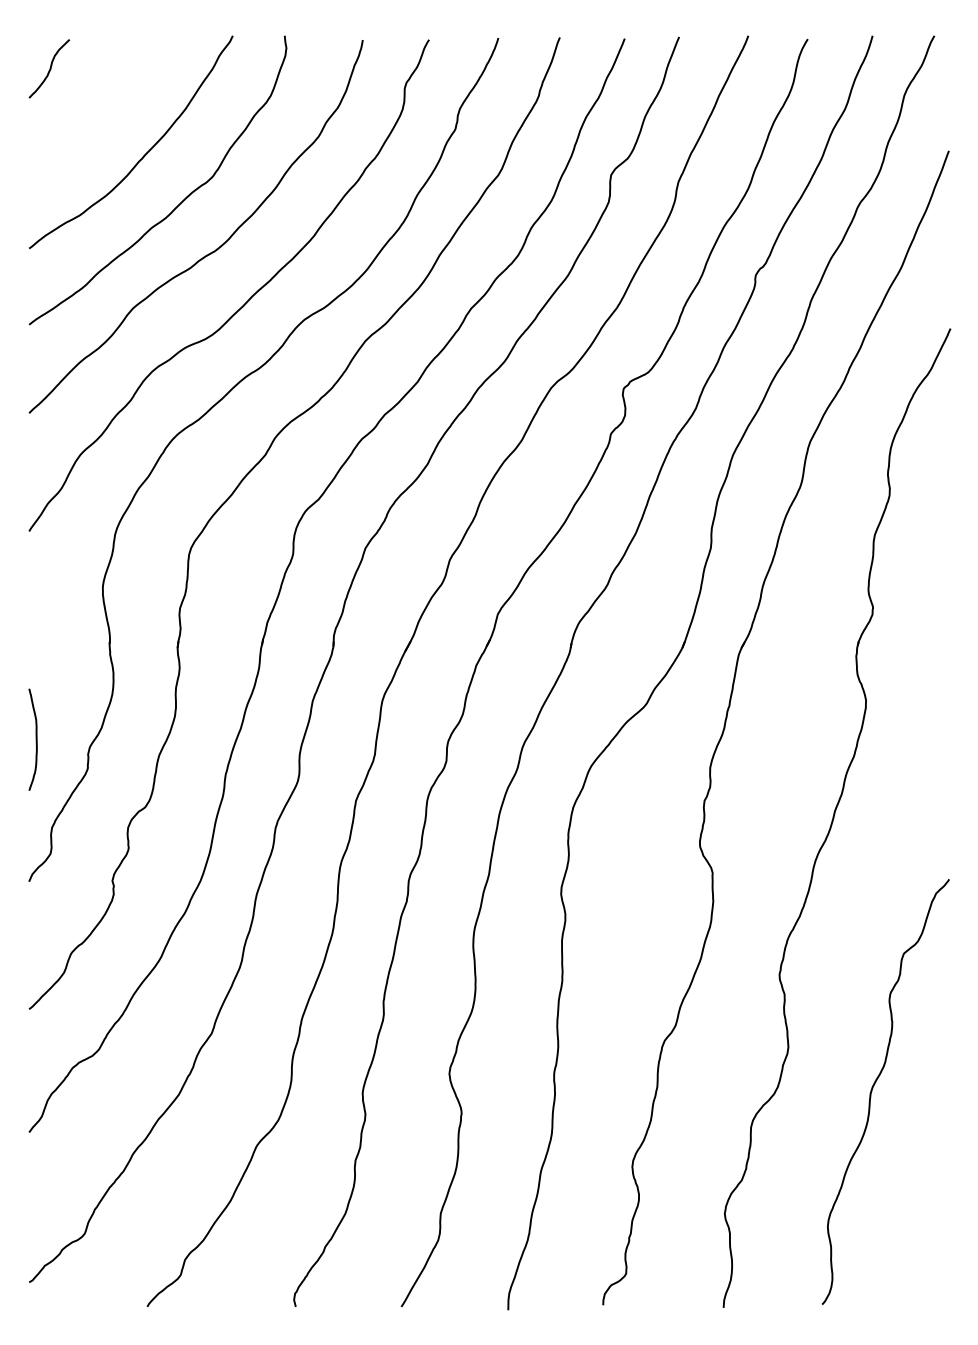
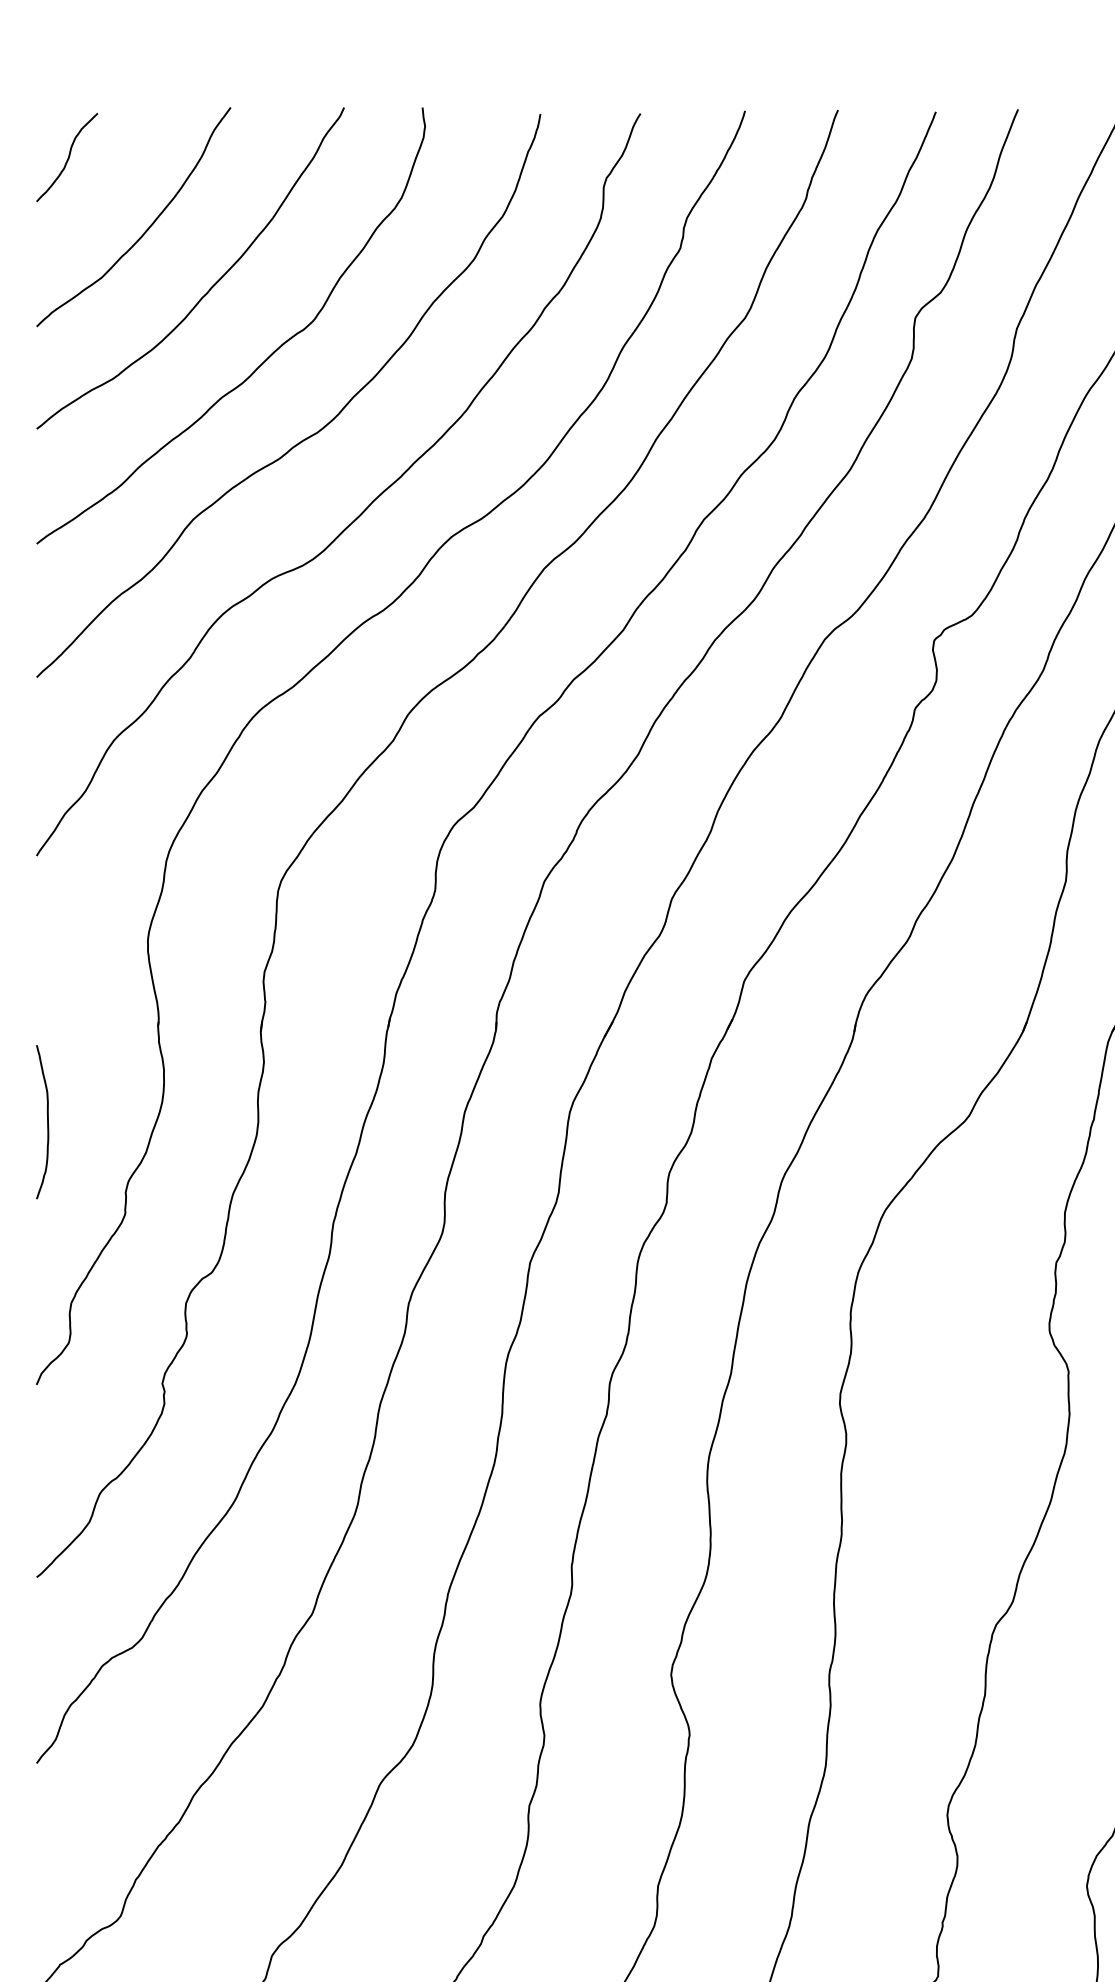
curve: (101, 116) -> (145, 229), added
curve: (35, 739) -> (46, 1121), moved

